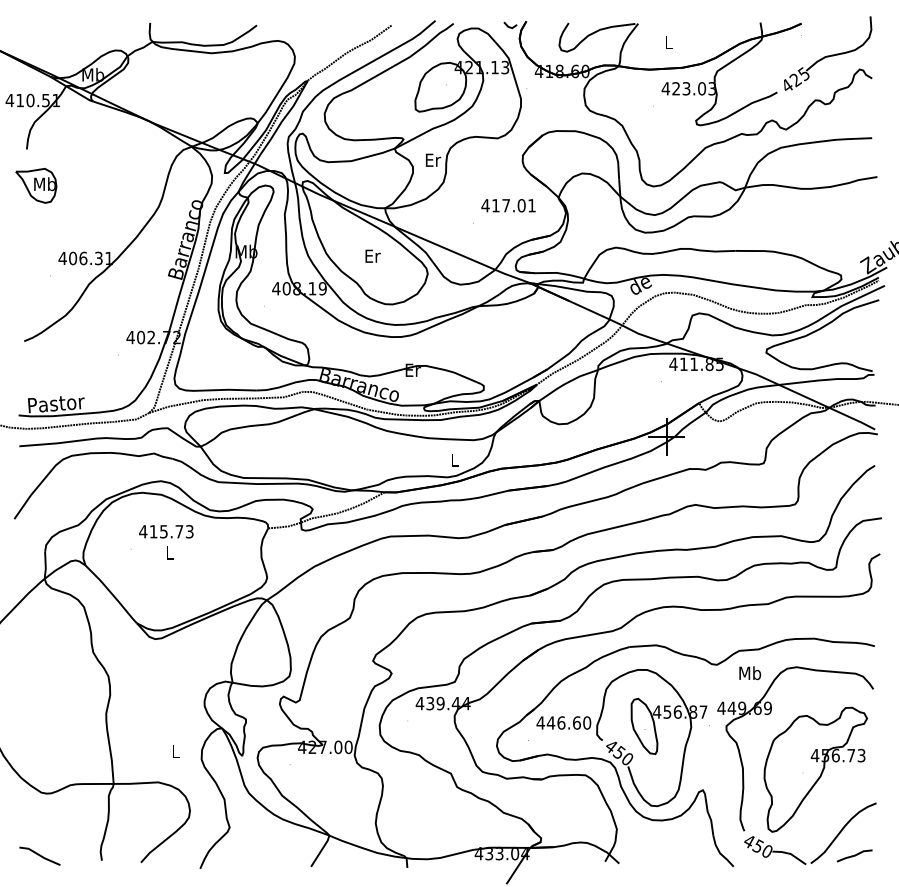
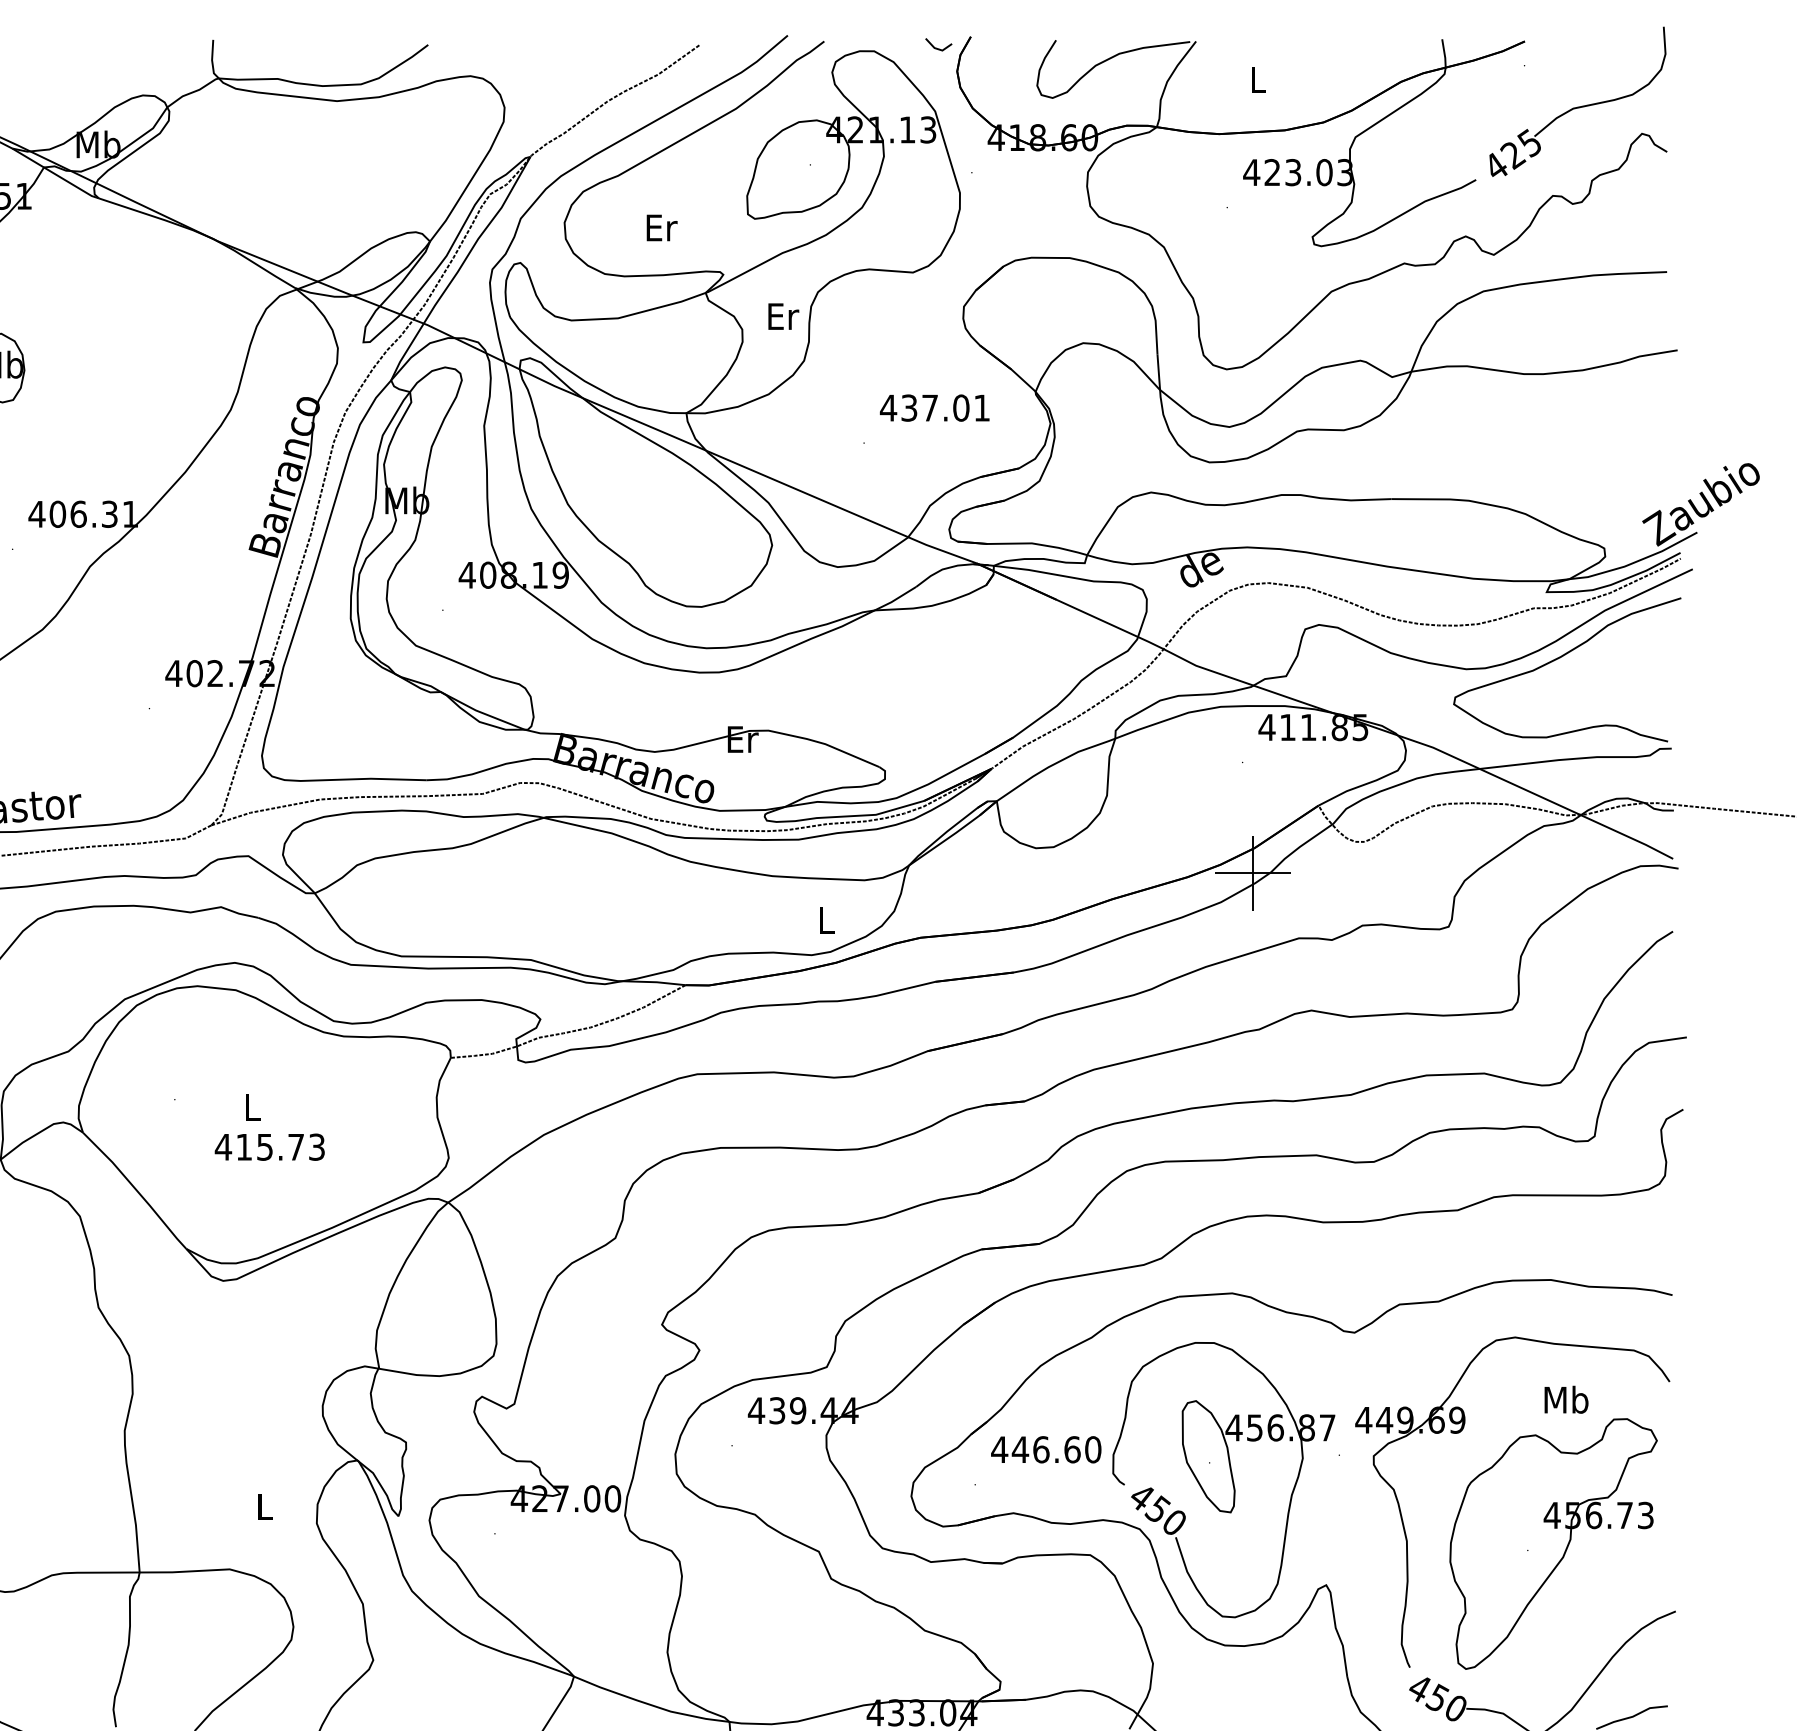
text: (495, 205) -> (908, 407), 417.01 -> 437.01
text: (372, 255) -> (660, 226), moved
text: (166, 531) -> (270, 1146), moved
text: (750, 673) -> (1567, 1400), moved

